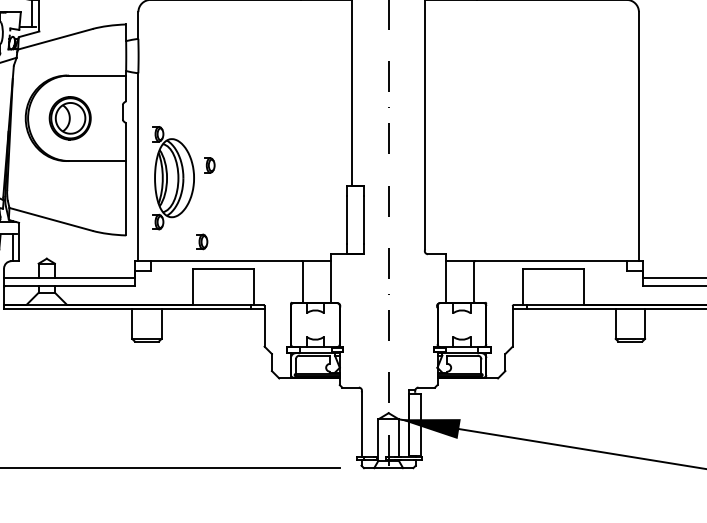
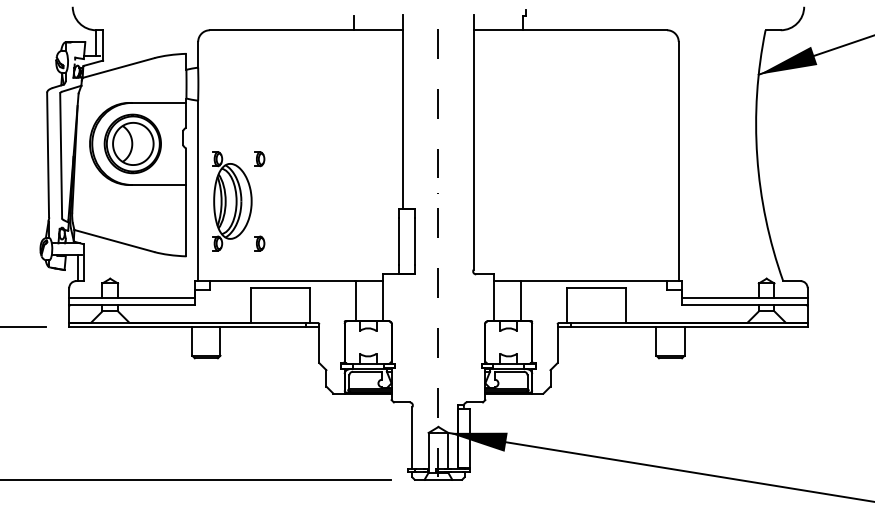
part: (69, 117) -> (132, 143), size x1.43
part: (209, 165) -> (259, 159), moved
part: (202, 241) -> (259, 243), moved

